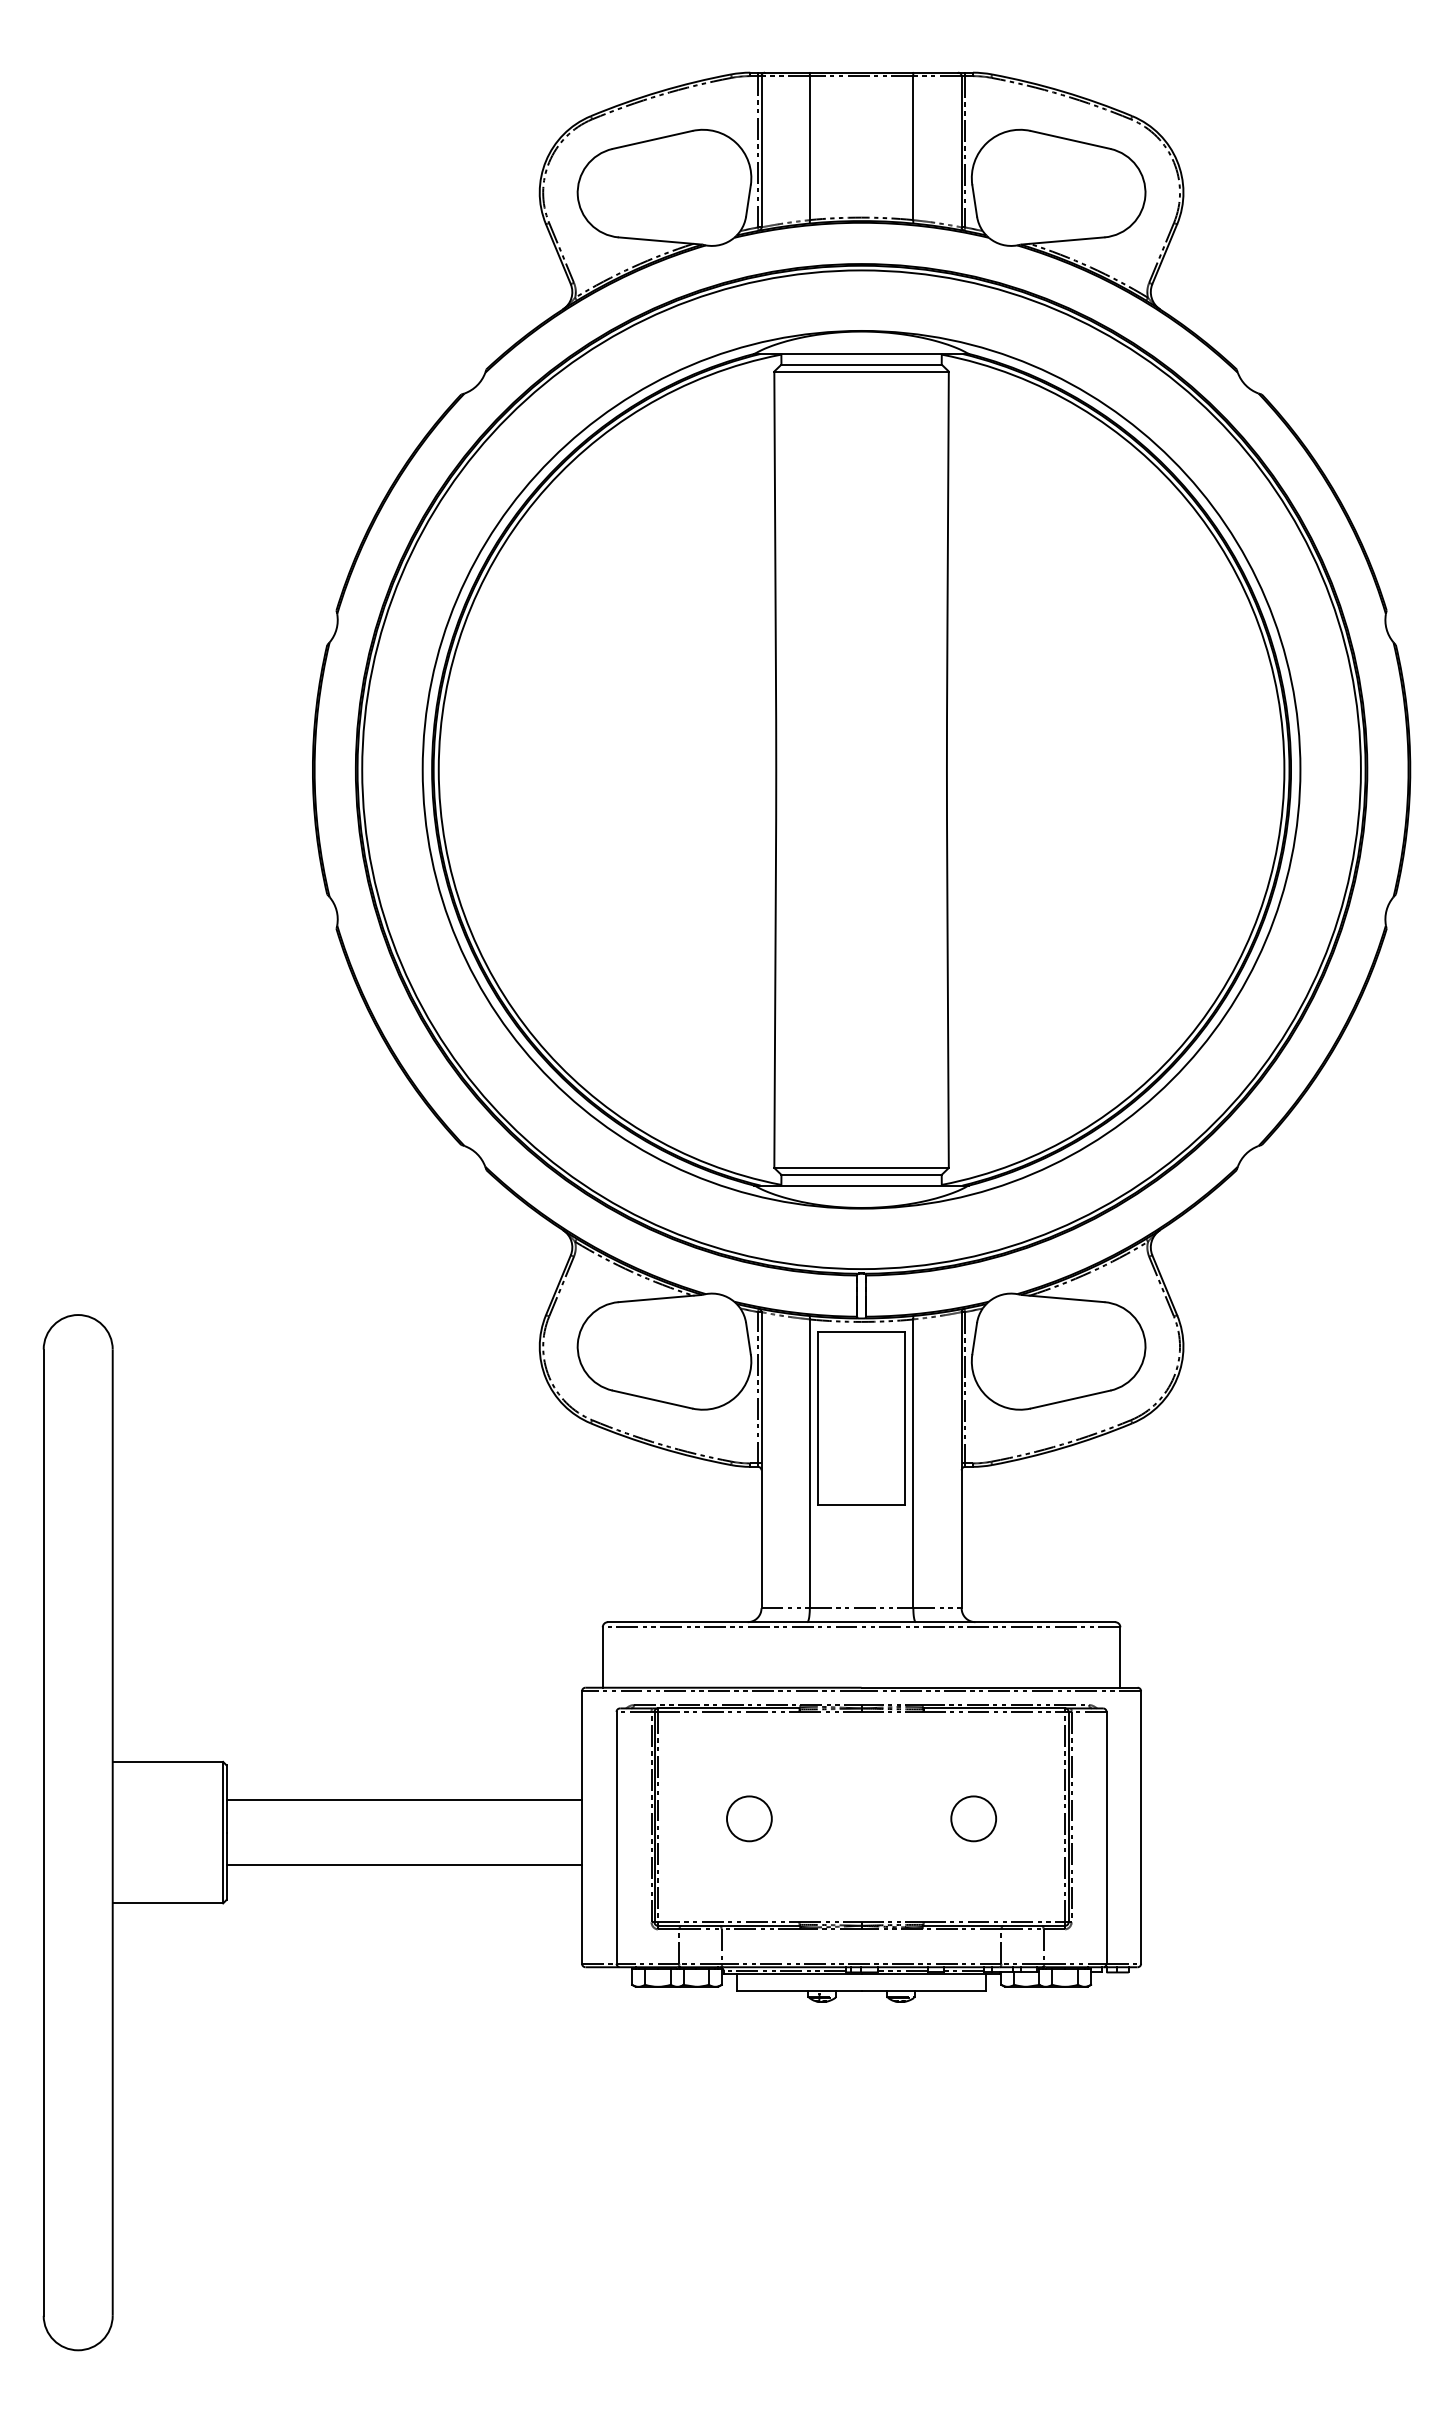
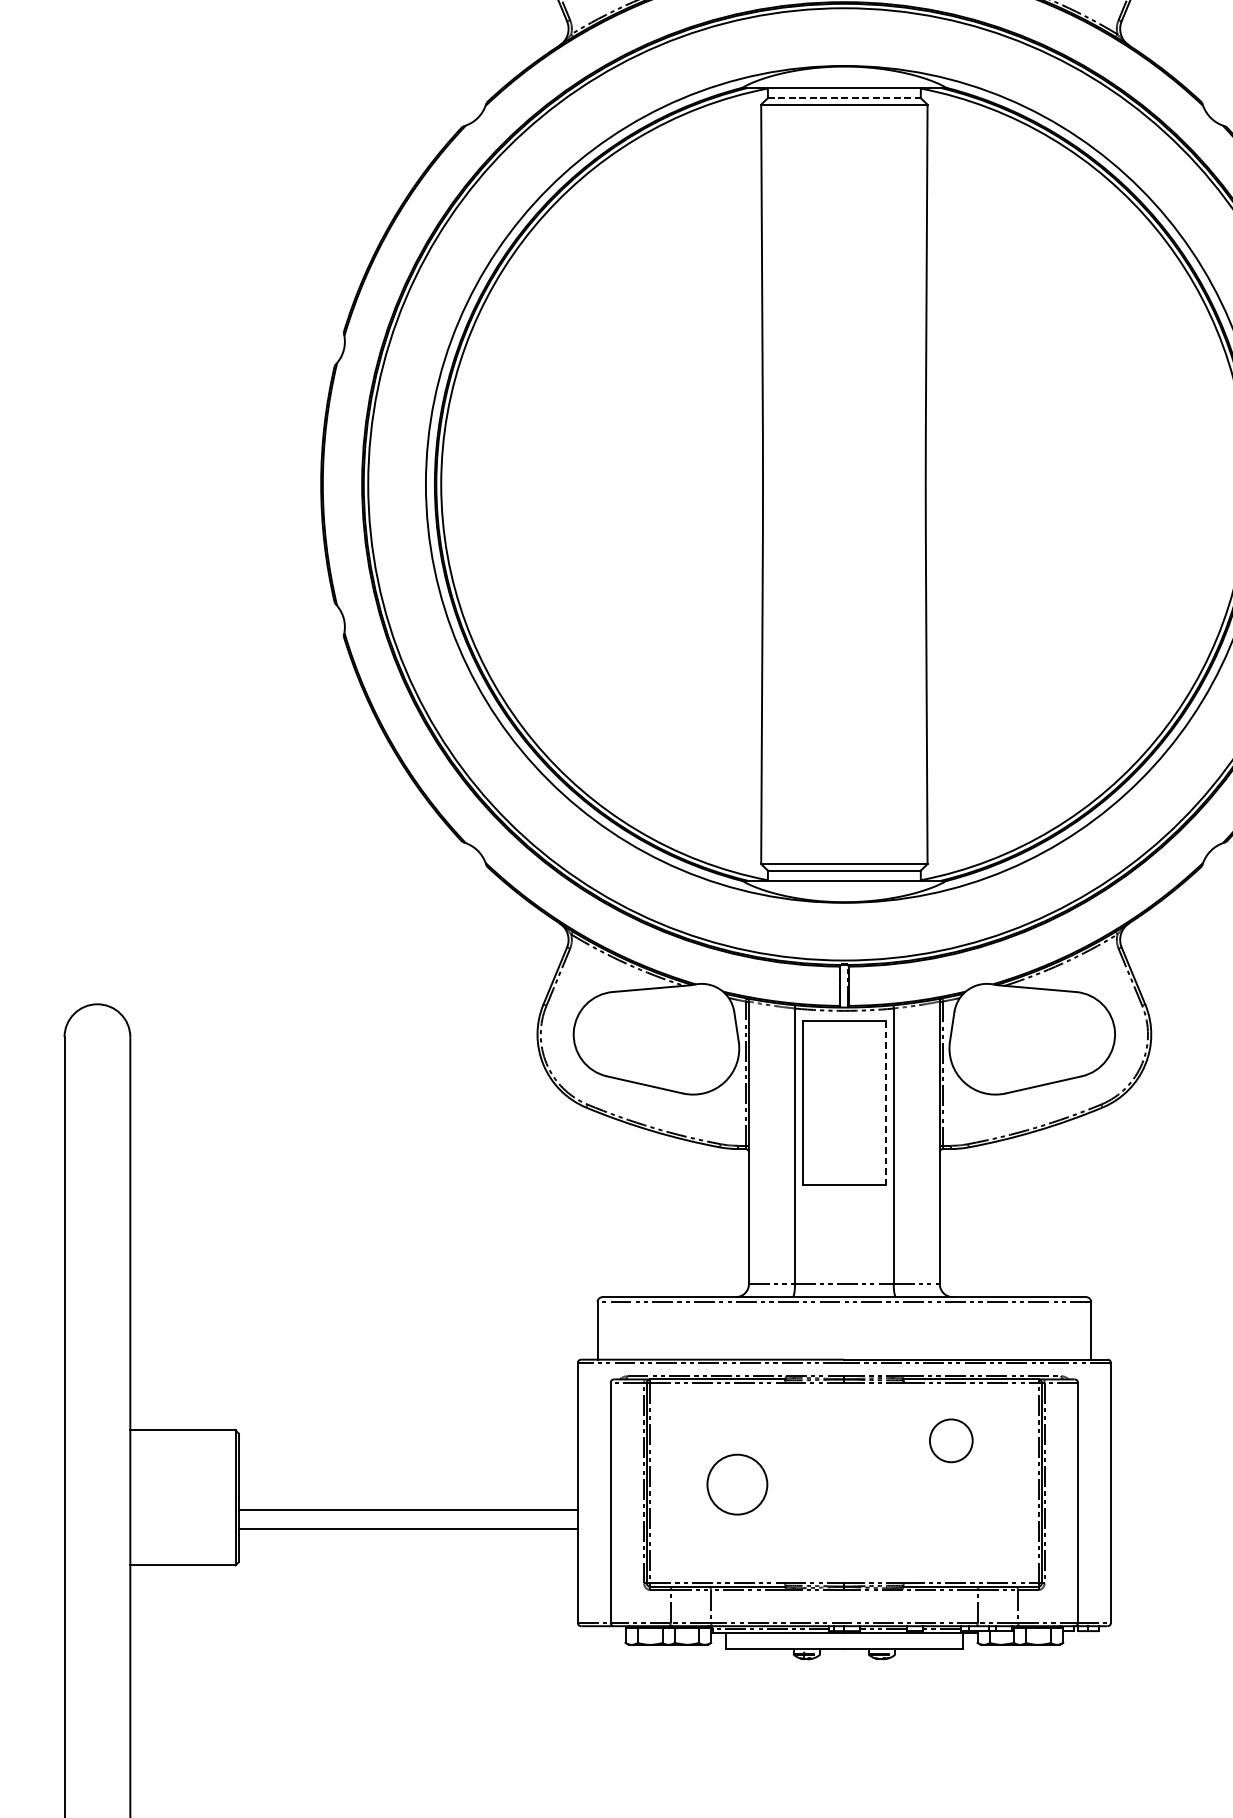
line: (862, 364) -> (845, 97), solid -> dashed
line: (904, 1418) -> (885, 1102), solid -> dashed
line: (404, 1799) -> (408, 1509), moved
circle: (749, 1818) -> (737, 1484), size x1.4
circle: (973, 1818) -> (951, 1440), moved

